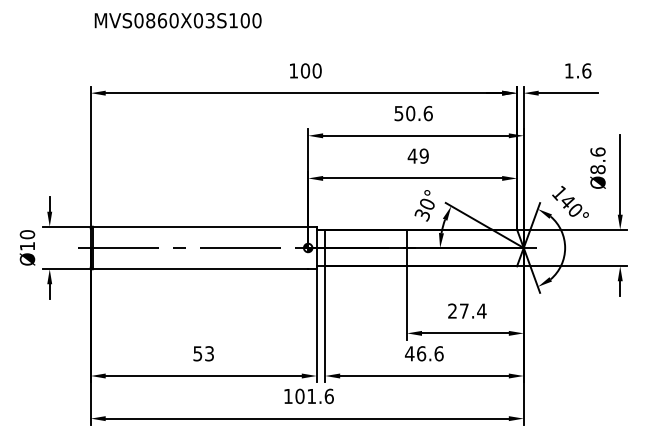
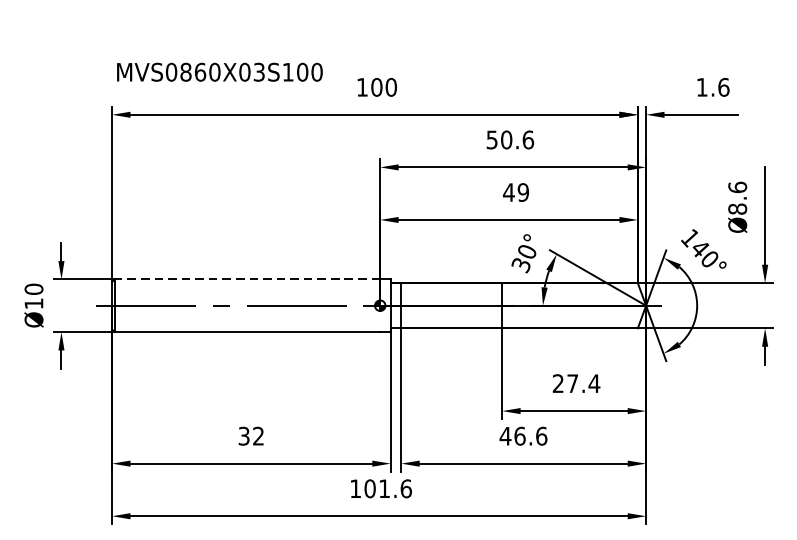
text: (177, 20) -> (219, 72), moved
line: (200, 226) -> (247, 279), solid -> dashed
text: (203, 353) -> (251, 435), 53 -> 32

